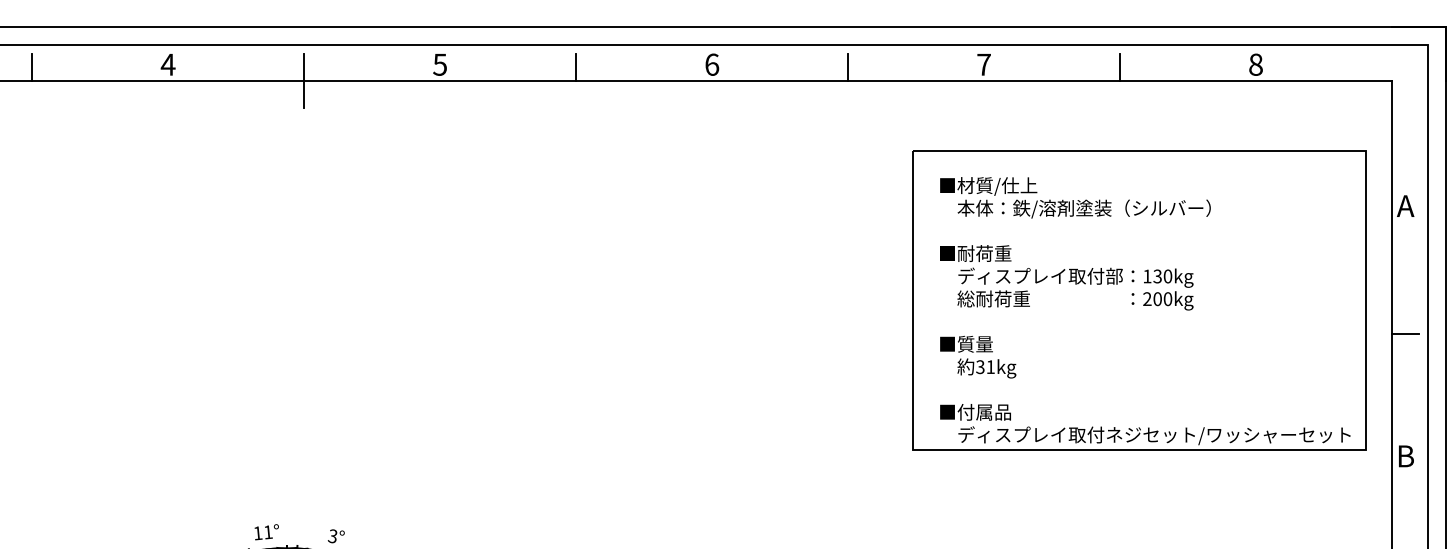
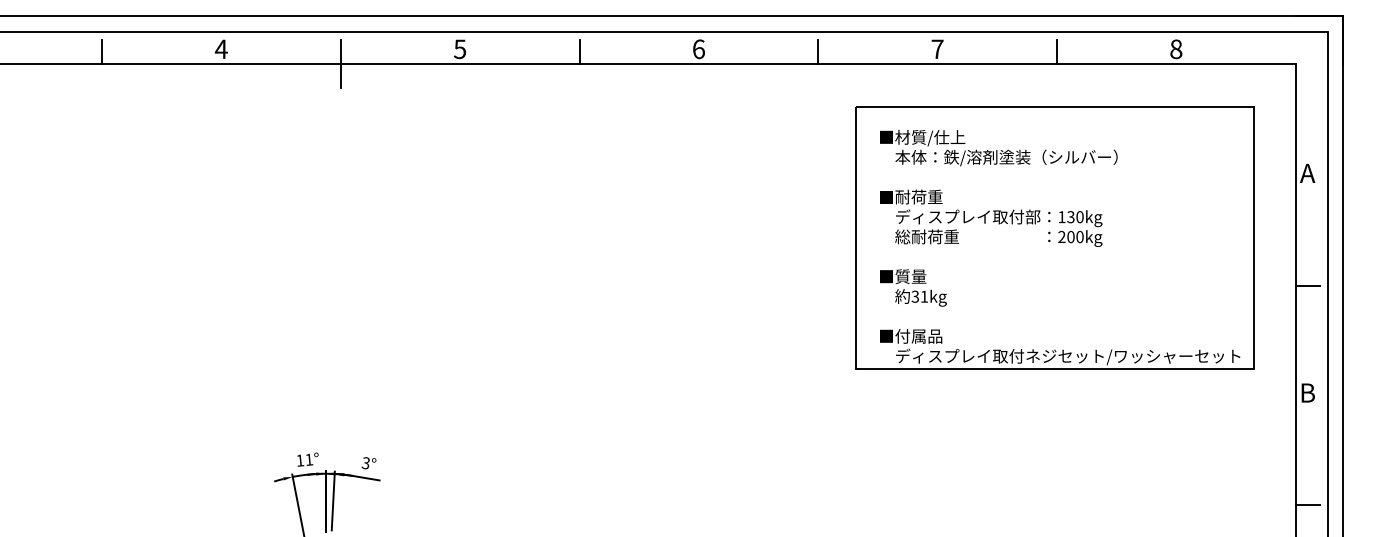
part: (1138, 299) -> (1054, 237), moved

